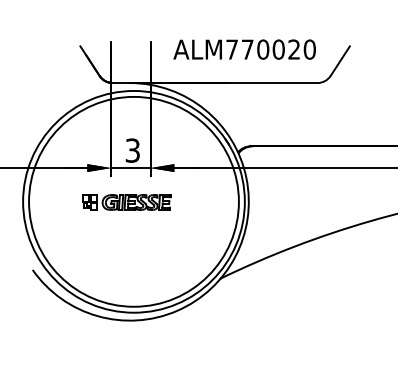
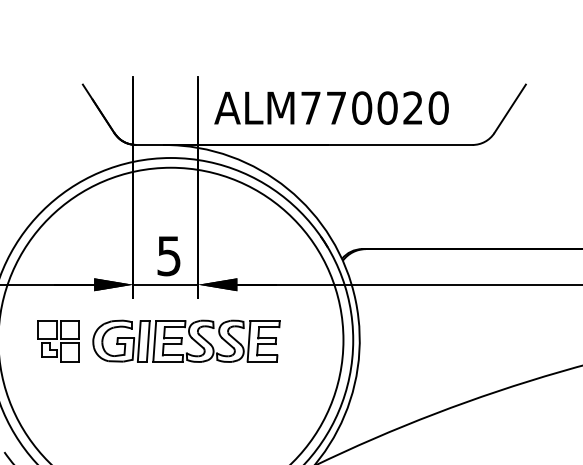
text: (244, 49) -> (331, 107), moved
text: (132, 150) -> (168, 255), 3 -> 5
part: (126, 202) -> (158, 341), size x1.67

